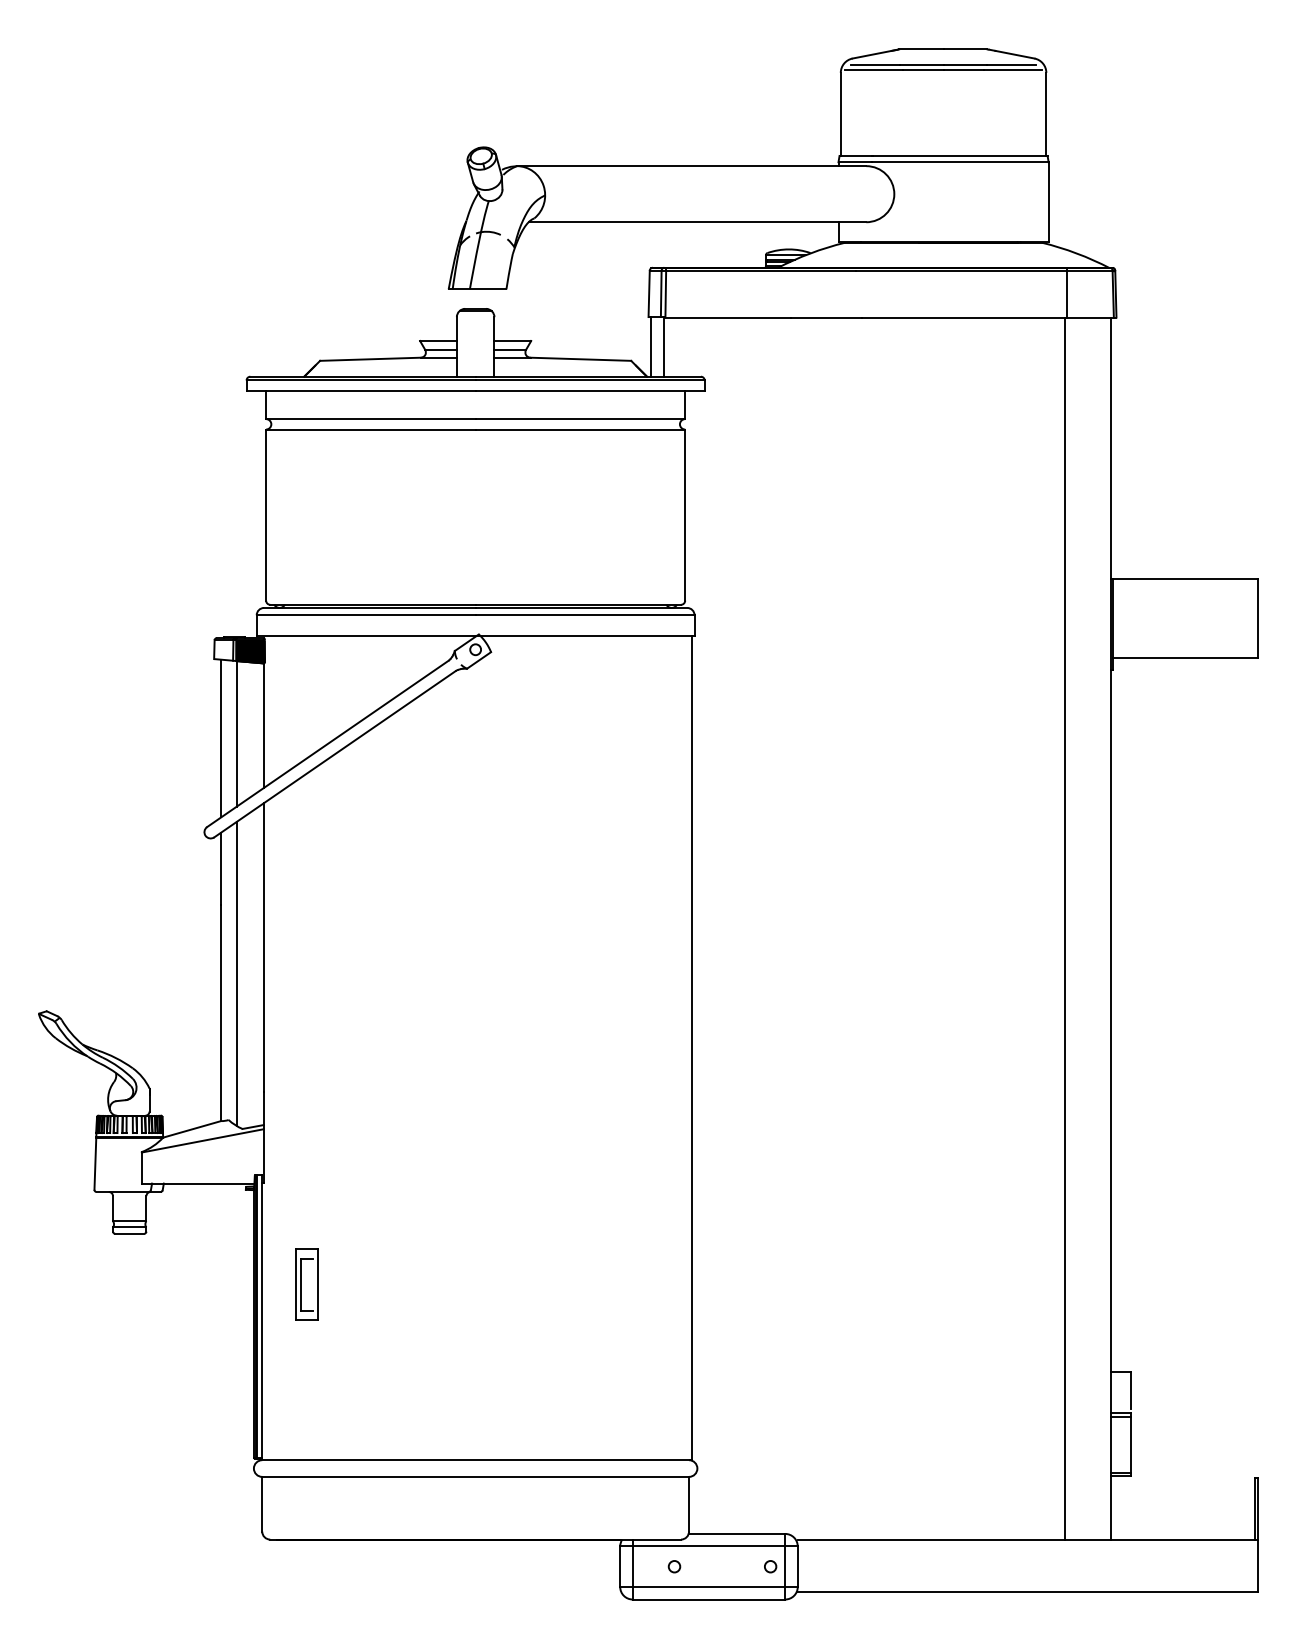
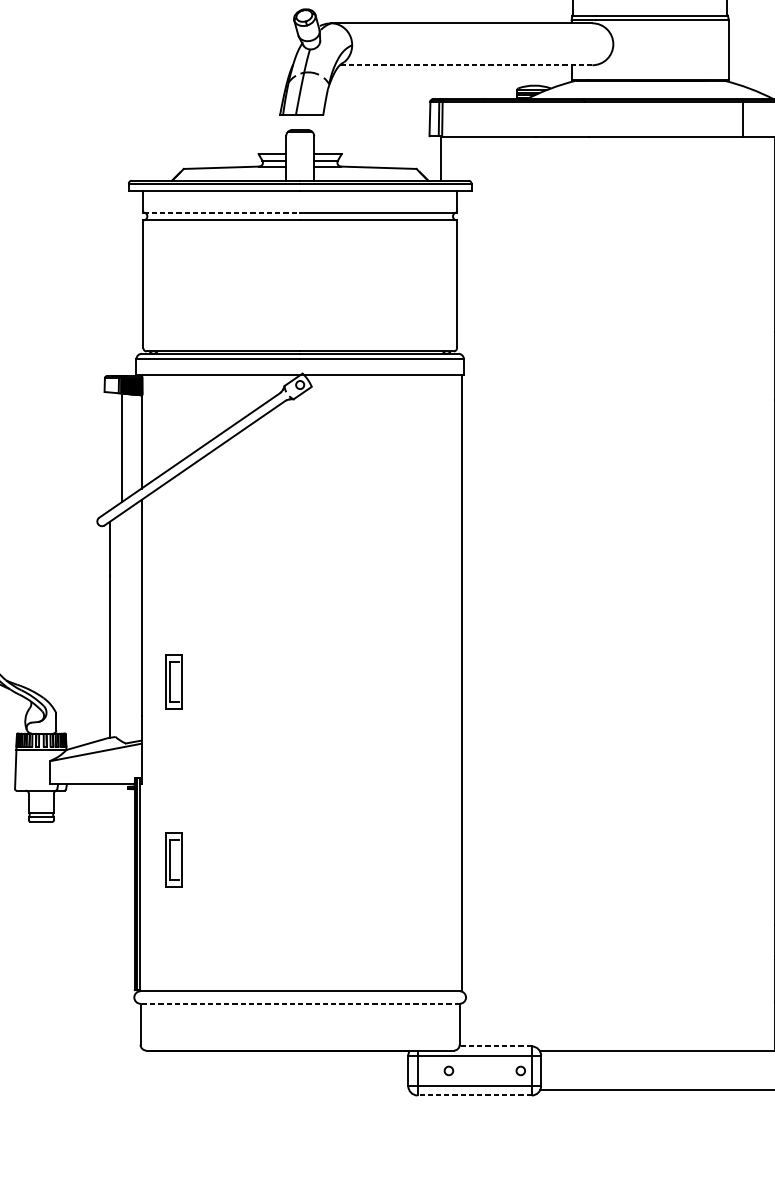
line: (697, 222) -> (466, 65), solid -> dashed
line: (651, 346) -> (431, 158), removed
line: (370, 419) -> (221, 212), solid -> dashed
line: (221, 738) -> (110, 451), removed
line: (1064, 928) -> (740, 593), removed
line: (236, 973) -> (121, 627), removed
part: (306, 1046) -> (173, 681), added
line: (475, 1476) -> (300, 1003), solid -> dashed
line: (736, 1533) -> (495, 1046), solid -> dashed
line: (708, 1599) -> (474, 1095), solid -> dashed

